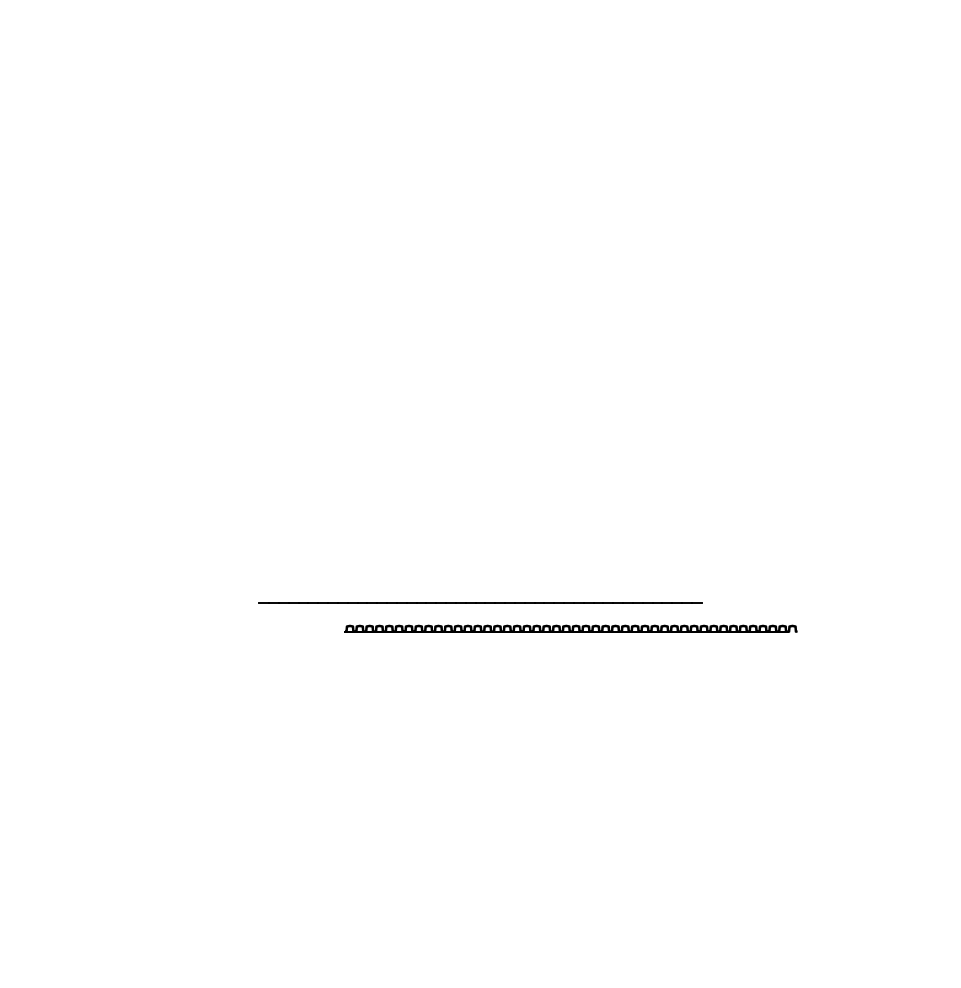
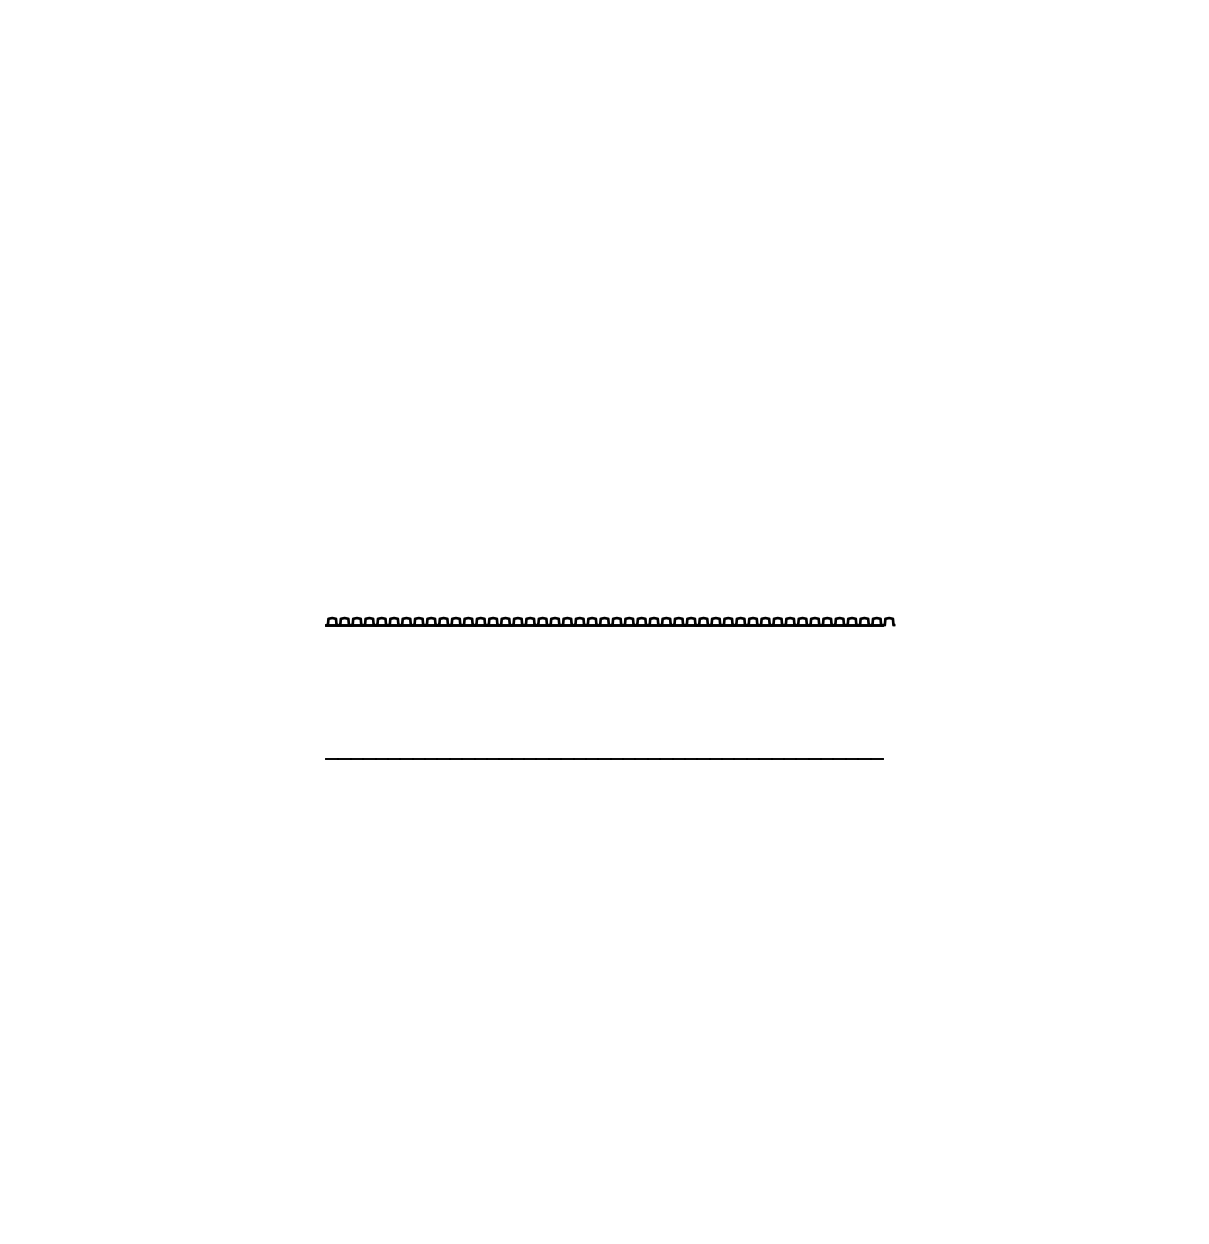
part: (571, 628) -> (610, 621), moved

